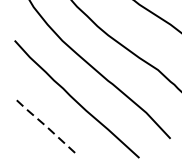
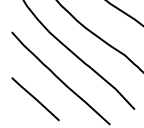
line: (44, 124) -> (35, 98), dashed -> solid

